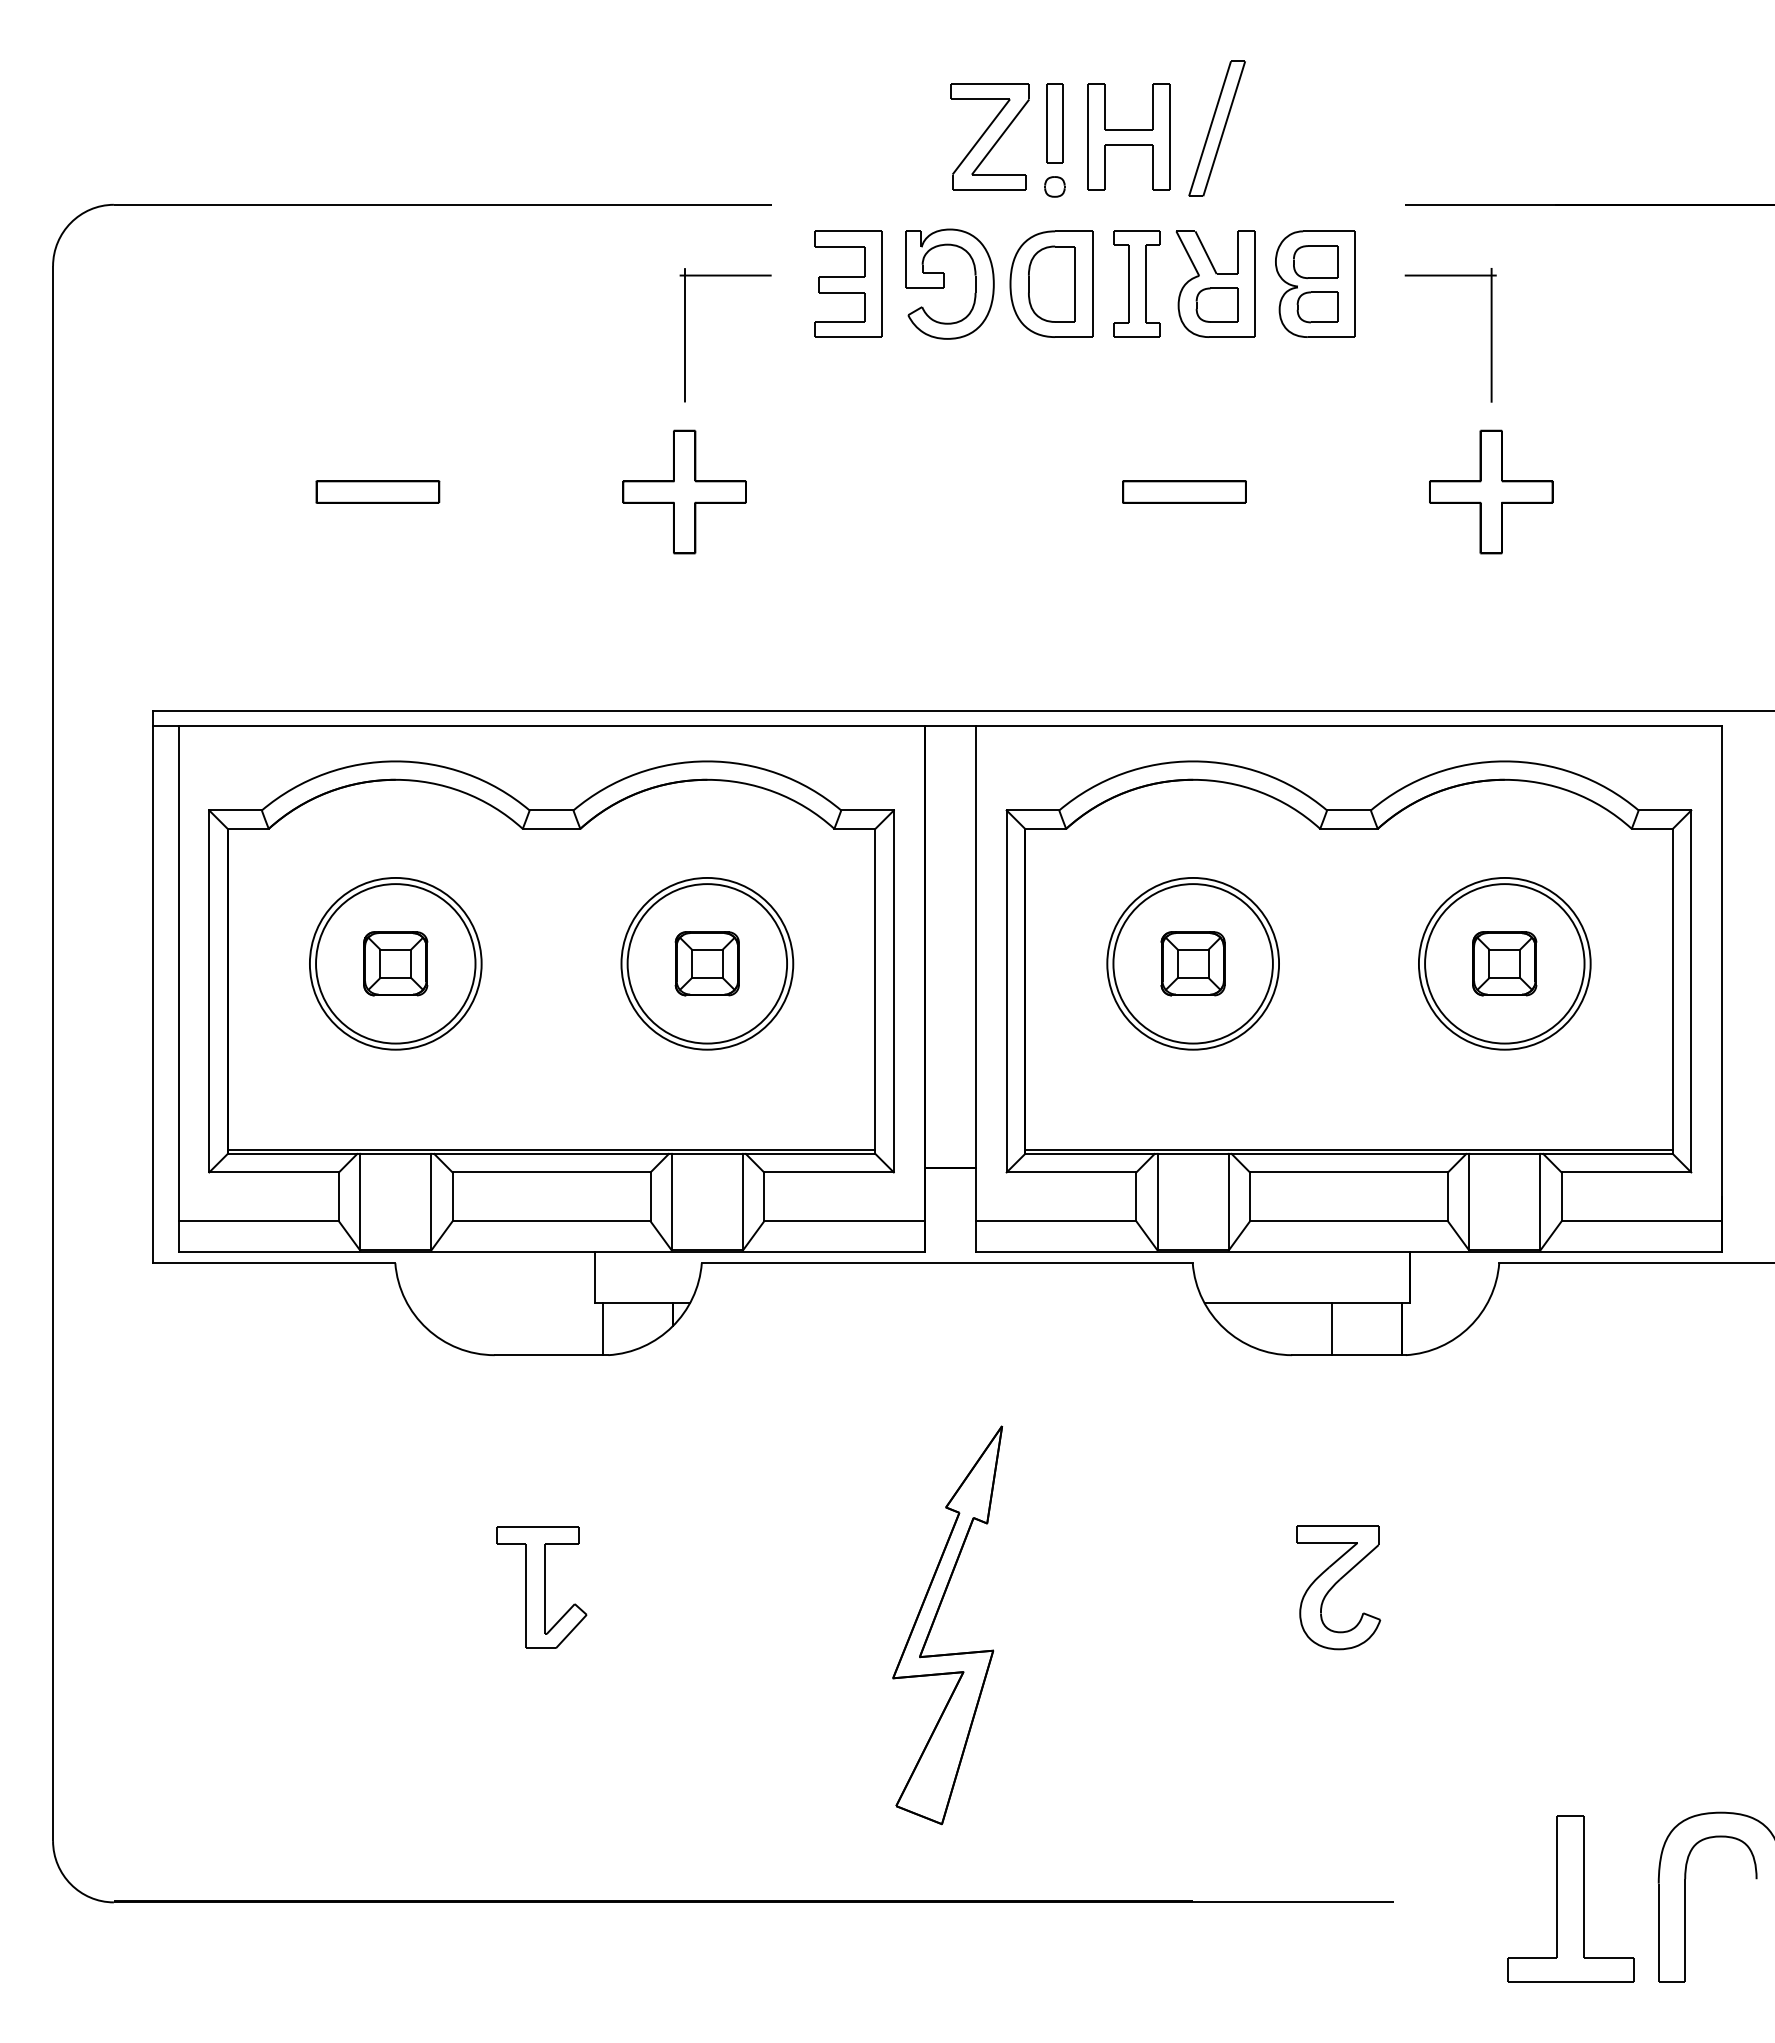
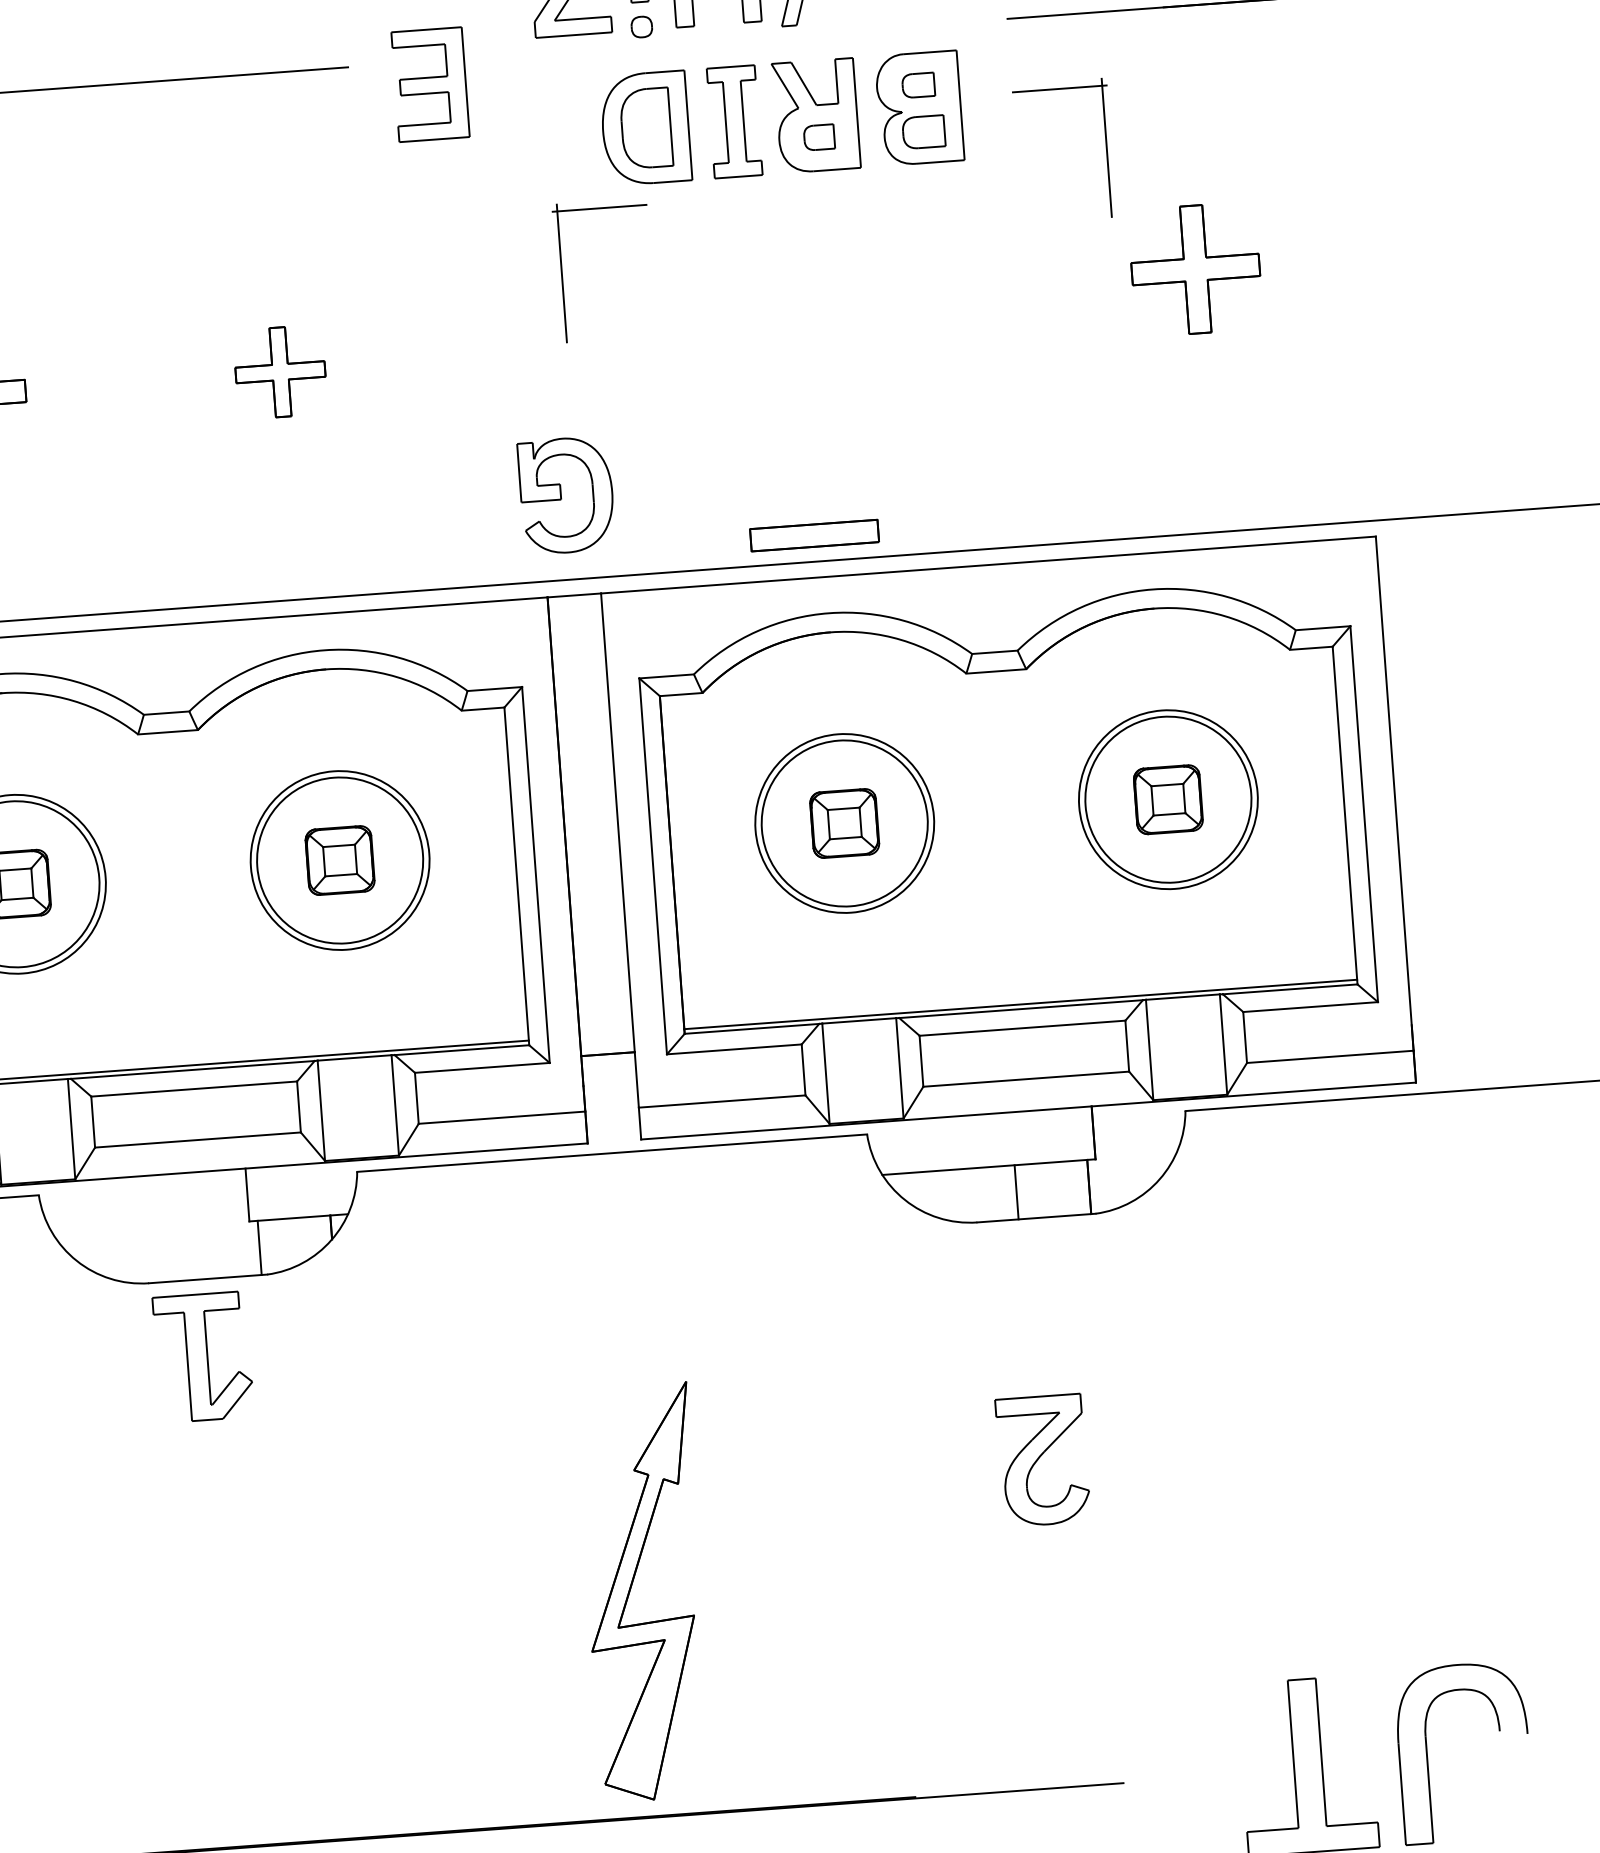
part: (1315, 262) -> (918, 85), size x0.7
part: (848, 283) -> (430, 83), moved
part: (949, 283) -> (566, 494), moved
part: (1216, 304) -> (818, 136), size x0.7
part: (685, 335) -> (562, 273), moved
part: (684, 491) -> (280, 371), size x0.7
part: (1184, 491) -> (814, 535), moved
part: (1491, 491) -> (1195, 268), moved
part: (541, 1587) -> (203, 1356), moved
part: (935, 1620) -> (631, 1588), moved

